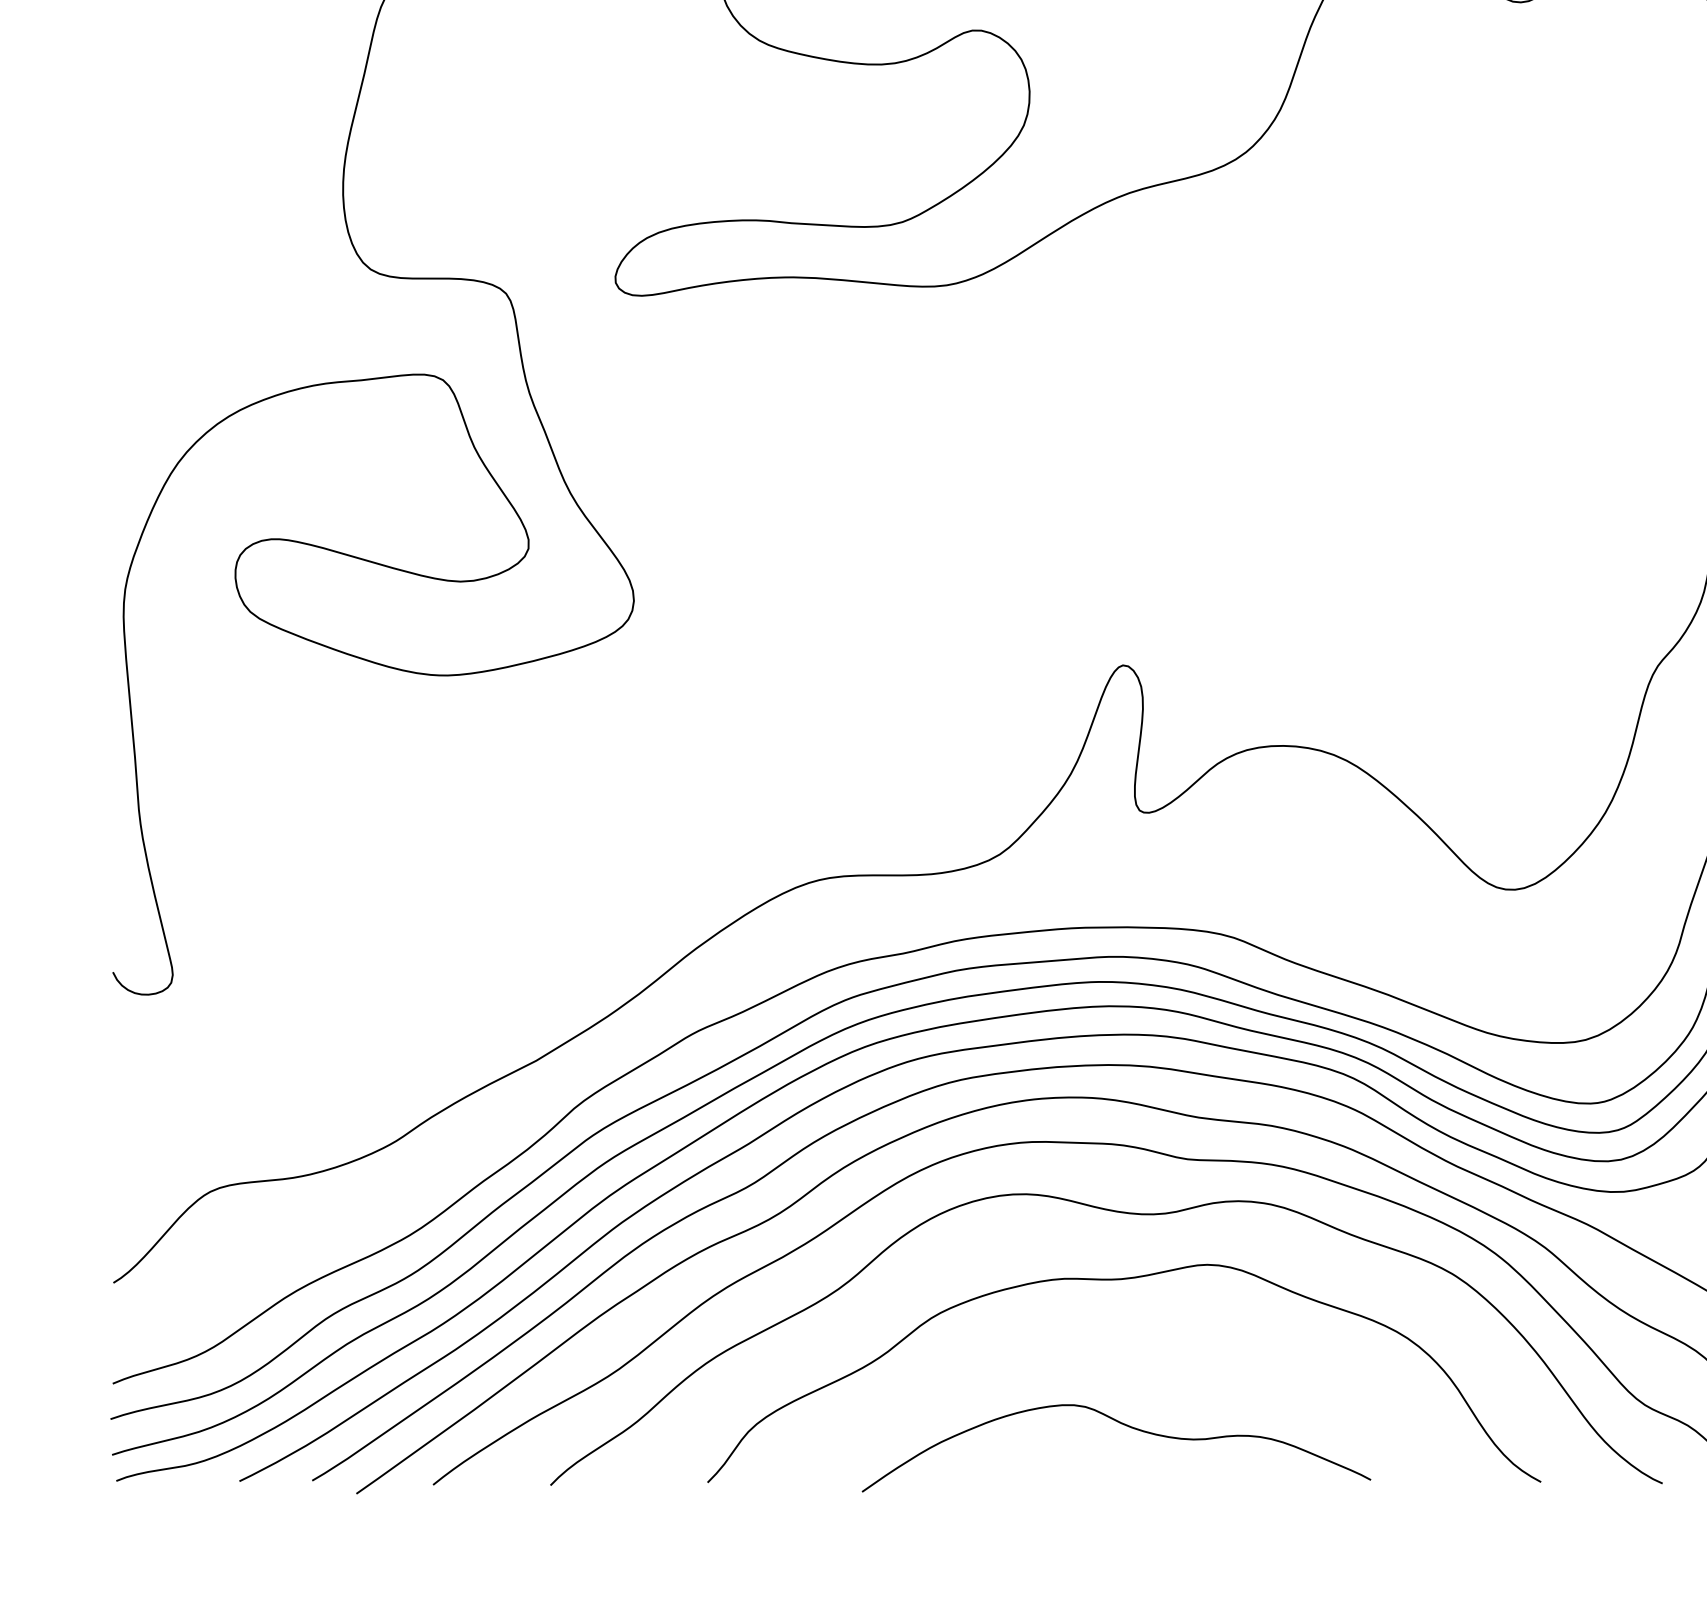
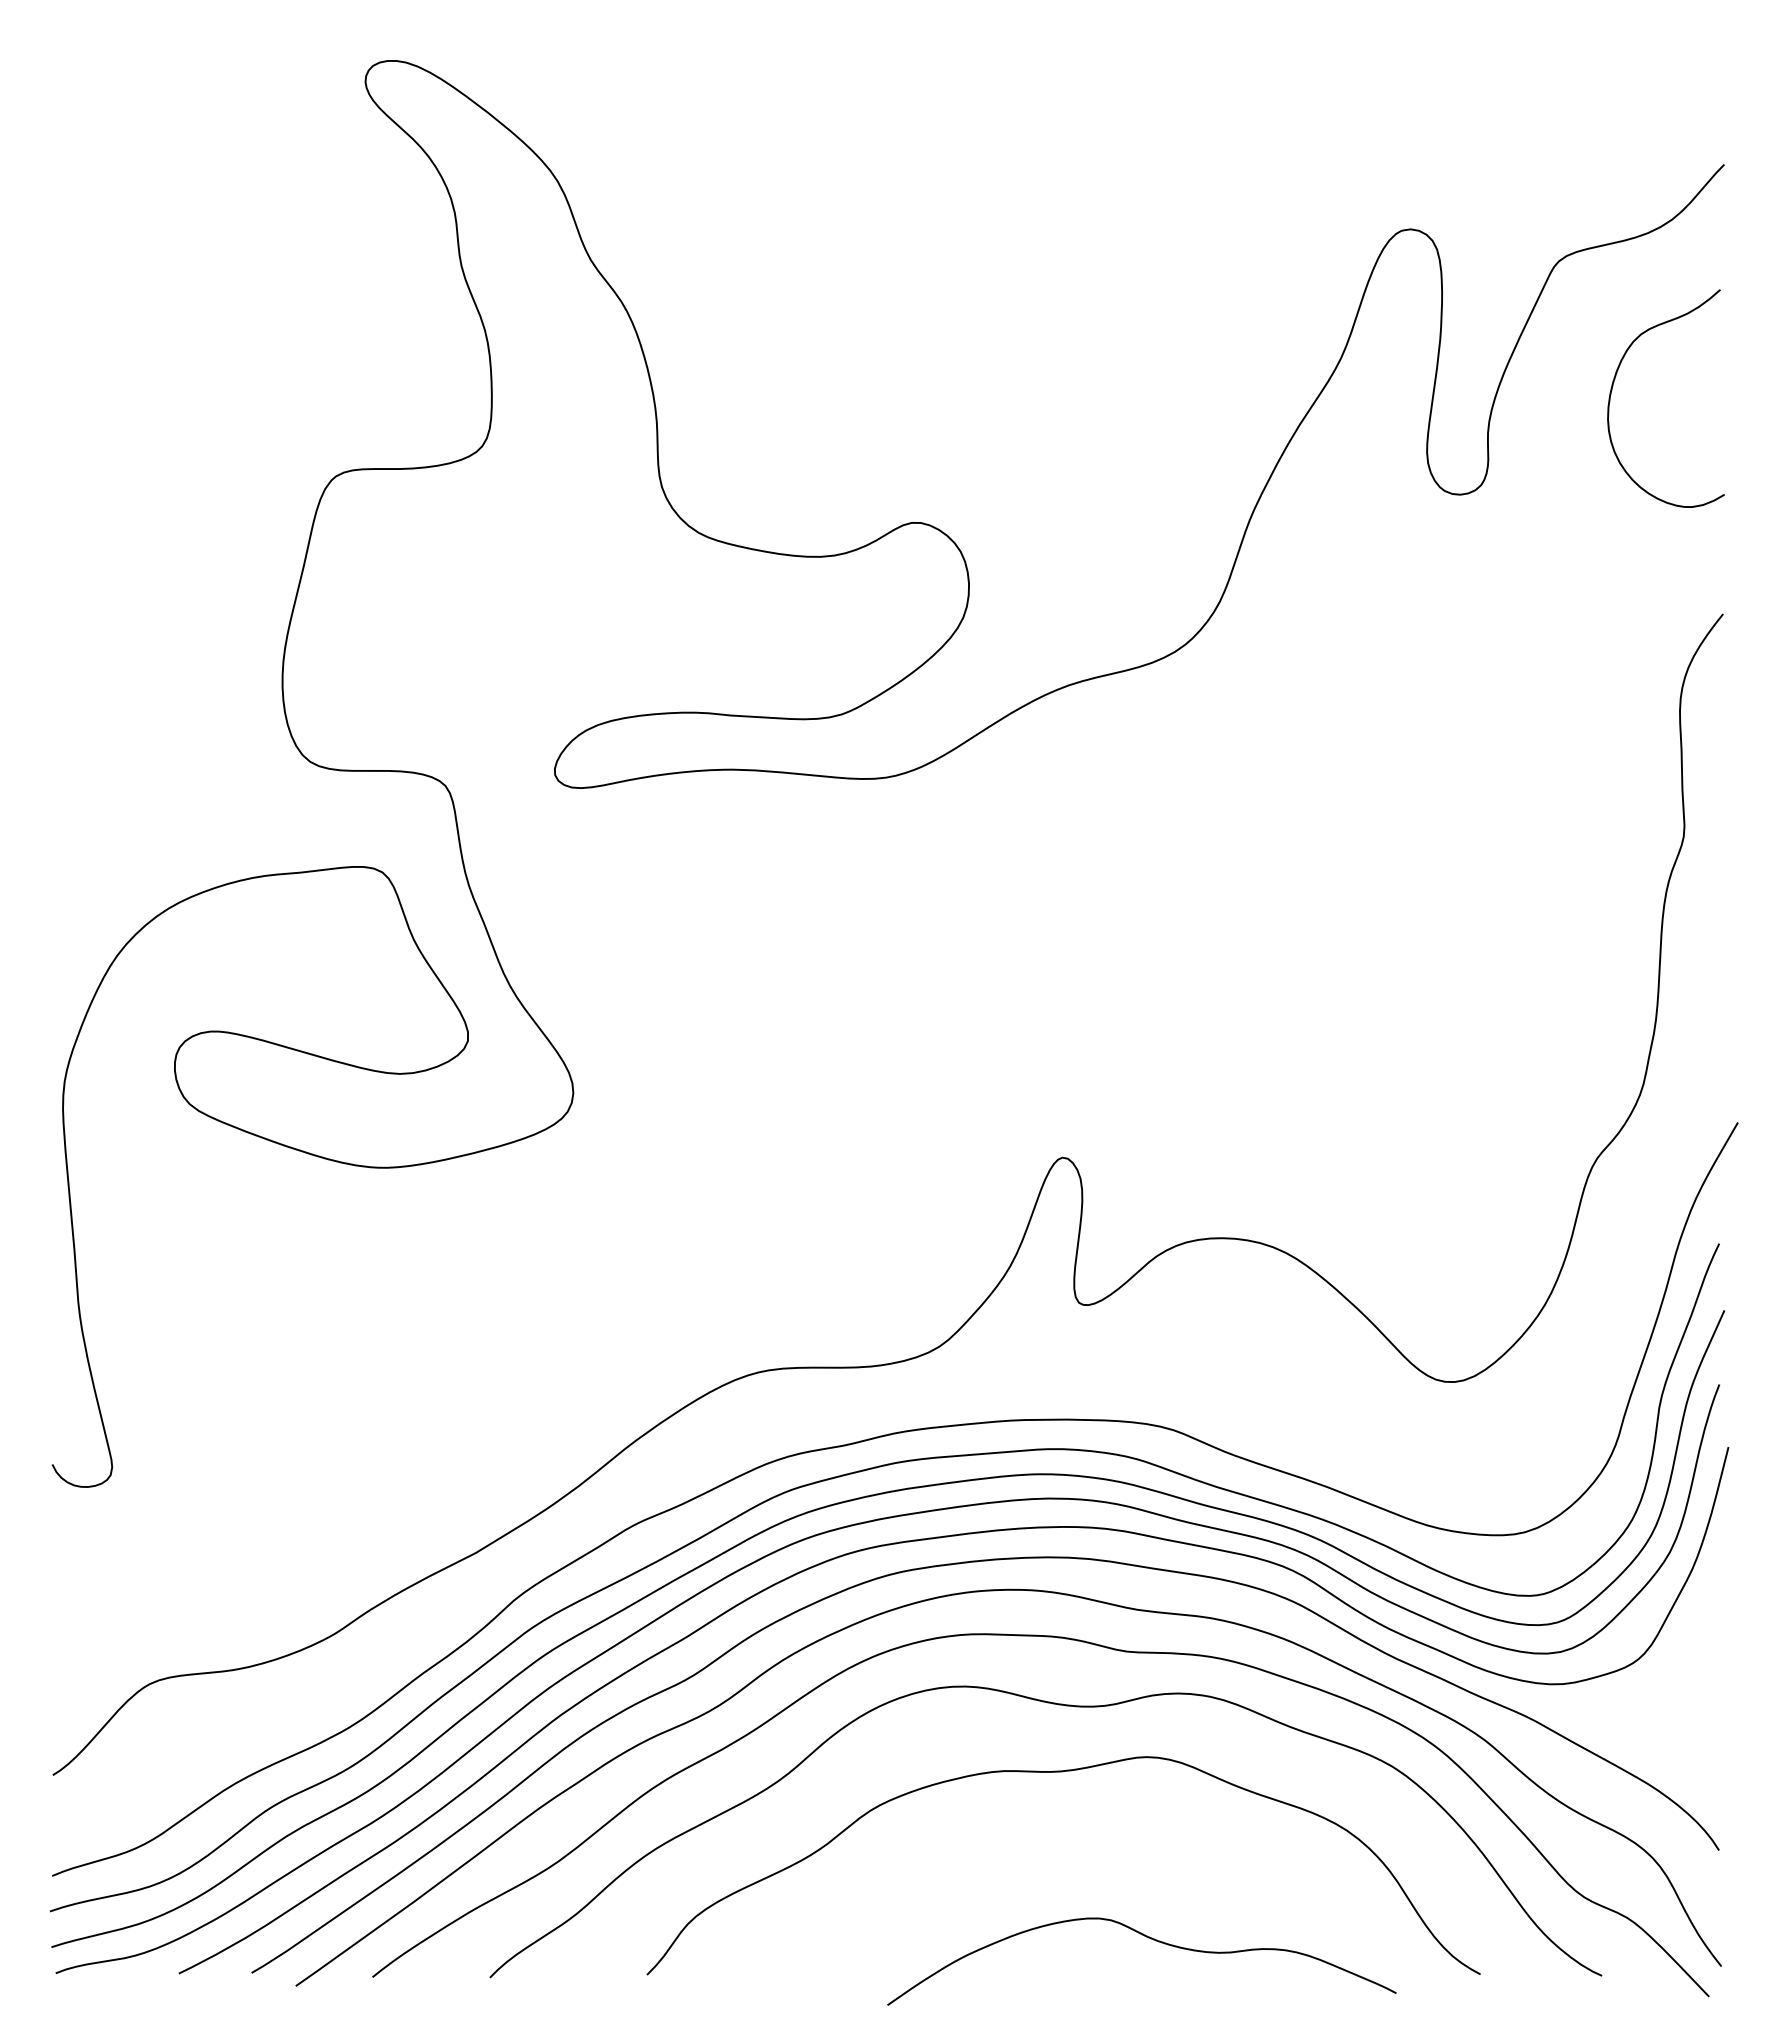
curve: (1123, 1425) -> (1148, 1938), moved

